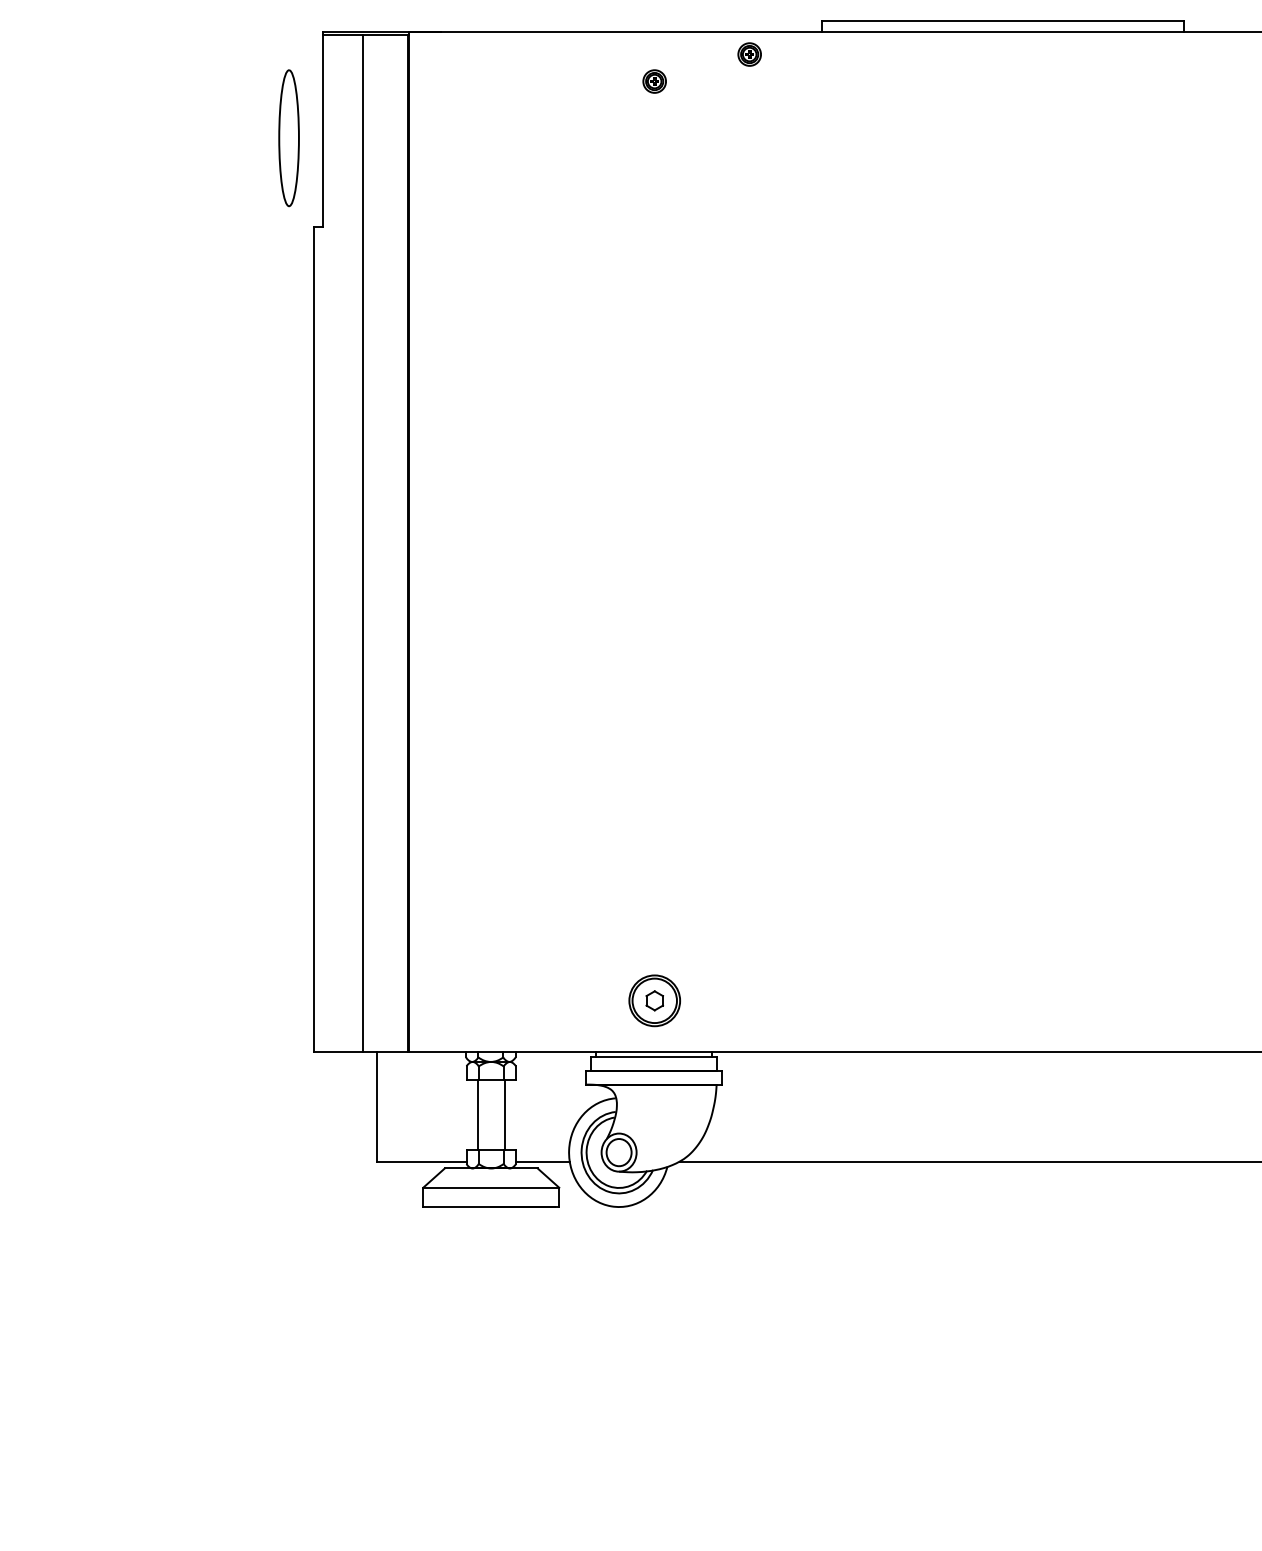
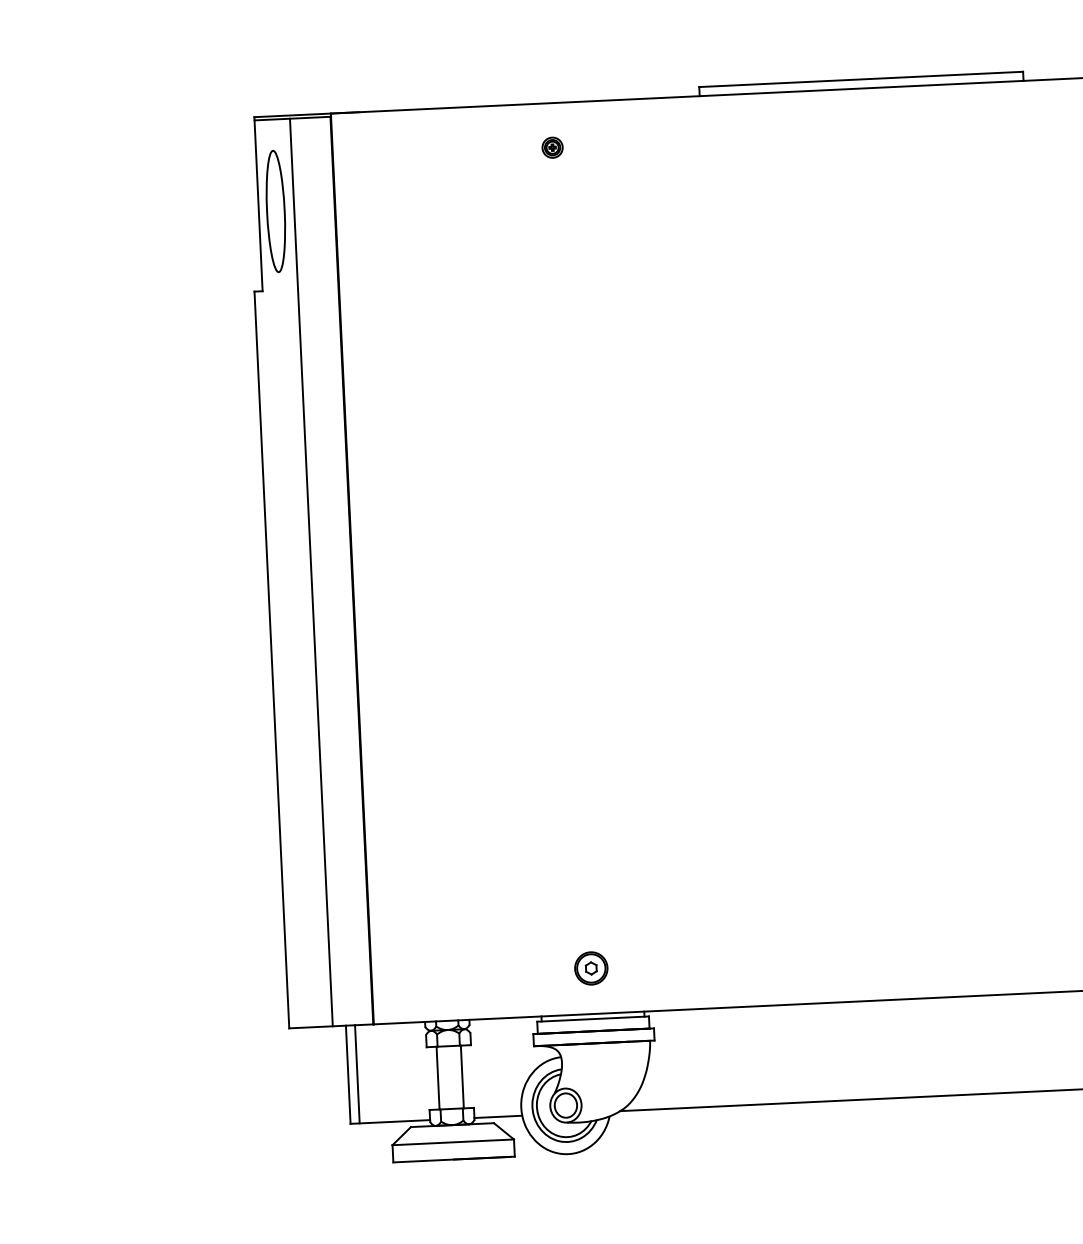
part: (749, 54) -> (636, 119), removed
part: (288, 138) -> (275, 211), moved
part: (654, 1000) -> (591, 968), size x0.71
line: (387, 1106) -> (357, 1074), added

